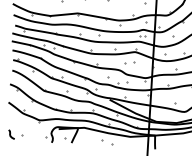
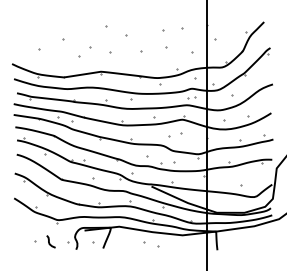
curve: (10, 134) -> (49, 241), moved

